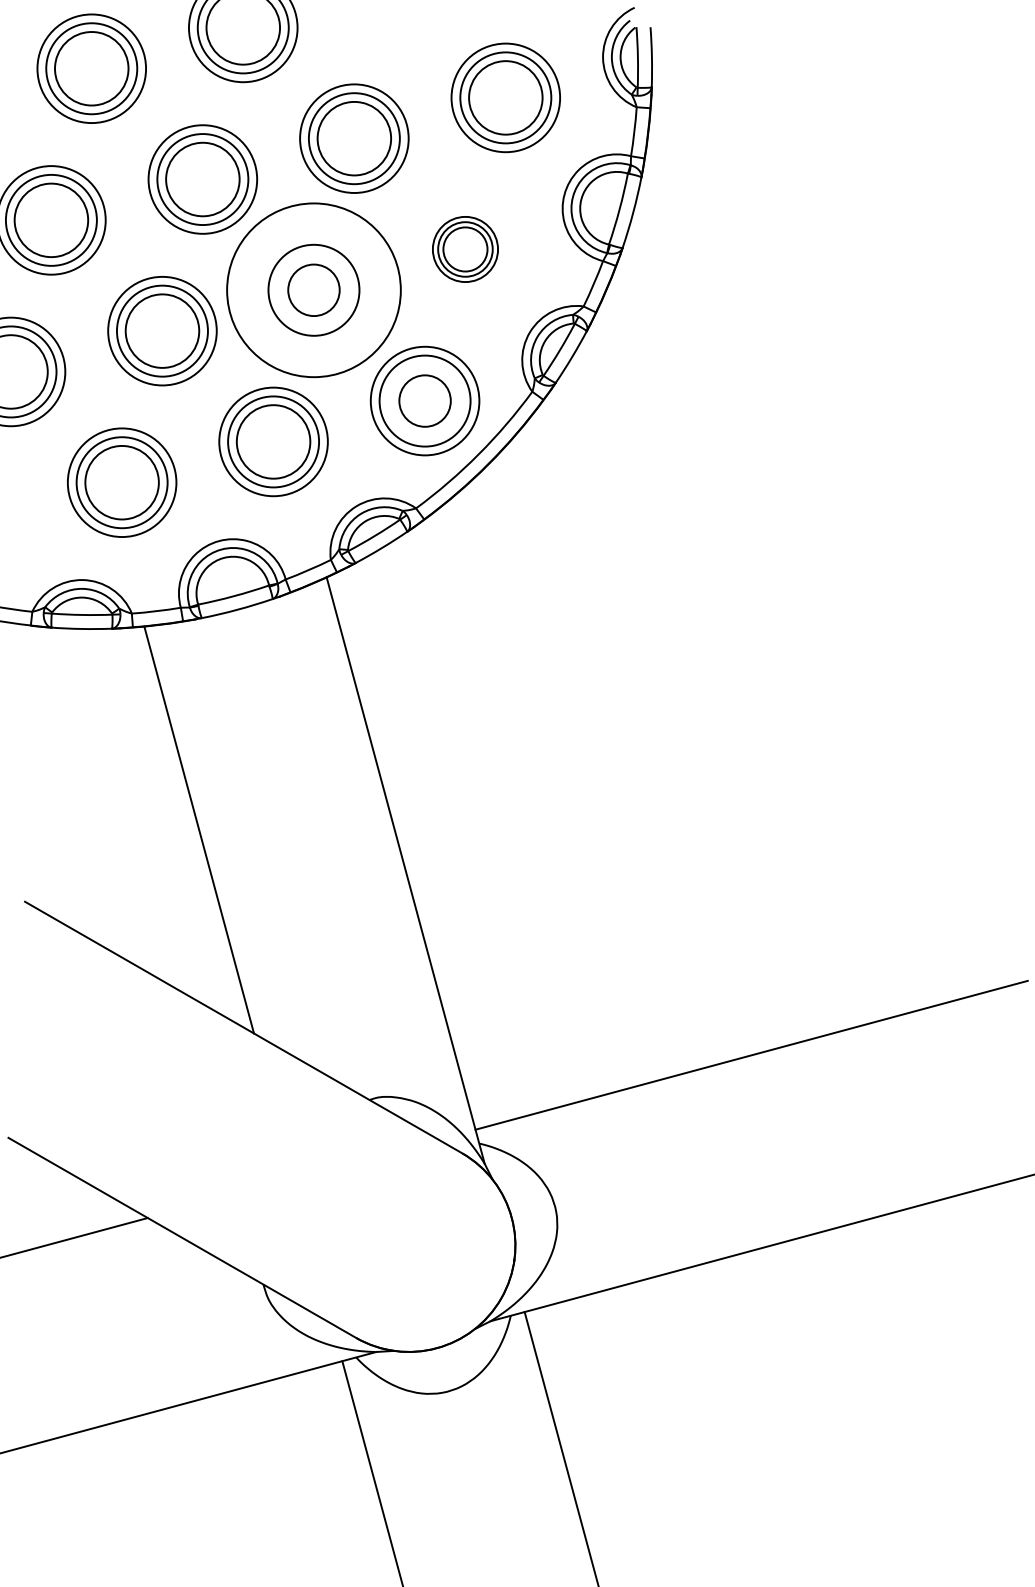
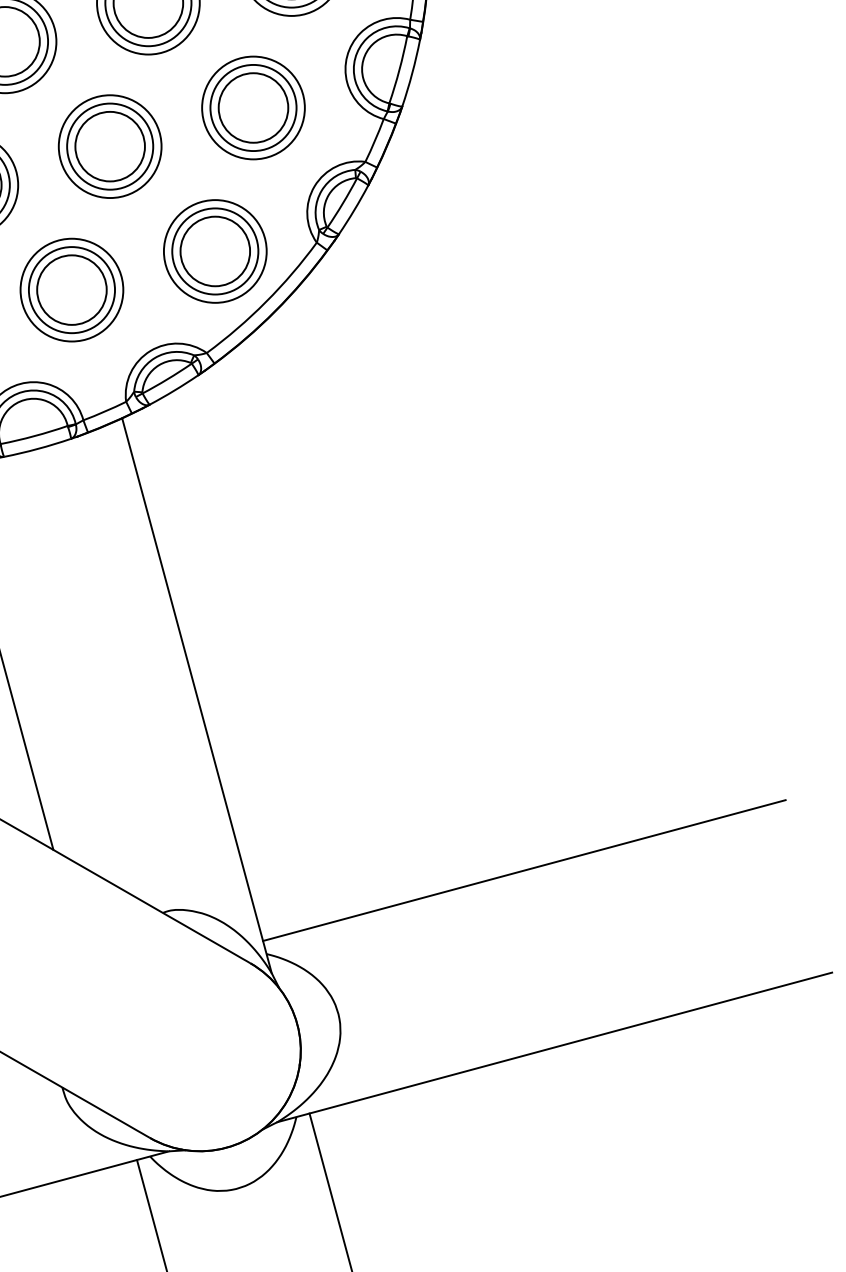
part: (465, 249) -> (253, 108), size x1.67
circle: (313, 290) -> (109, 146), size x0.62
circle: (313, 290) -> (109, 146), size x1.43
circle: (424, 400) -> (214, 250), size x1.43

